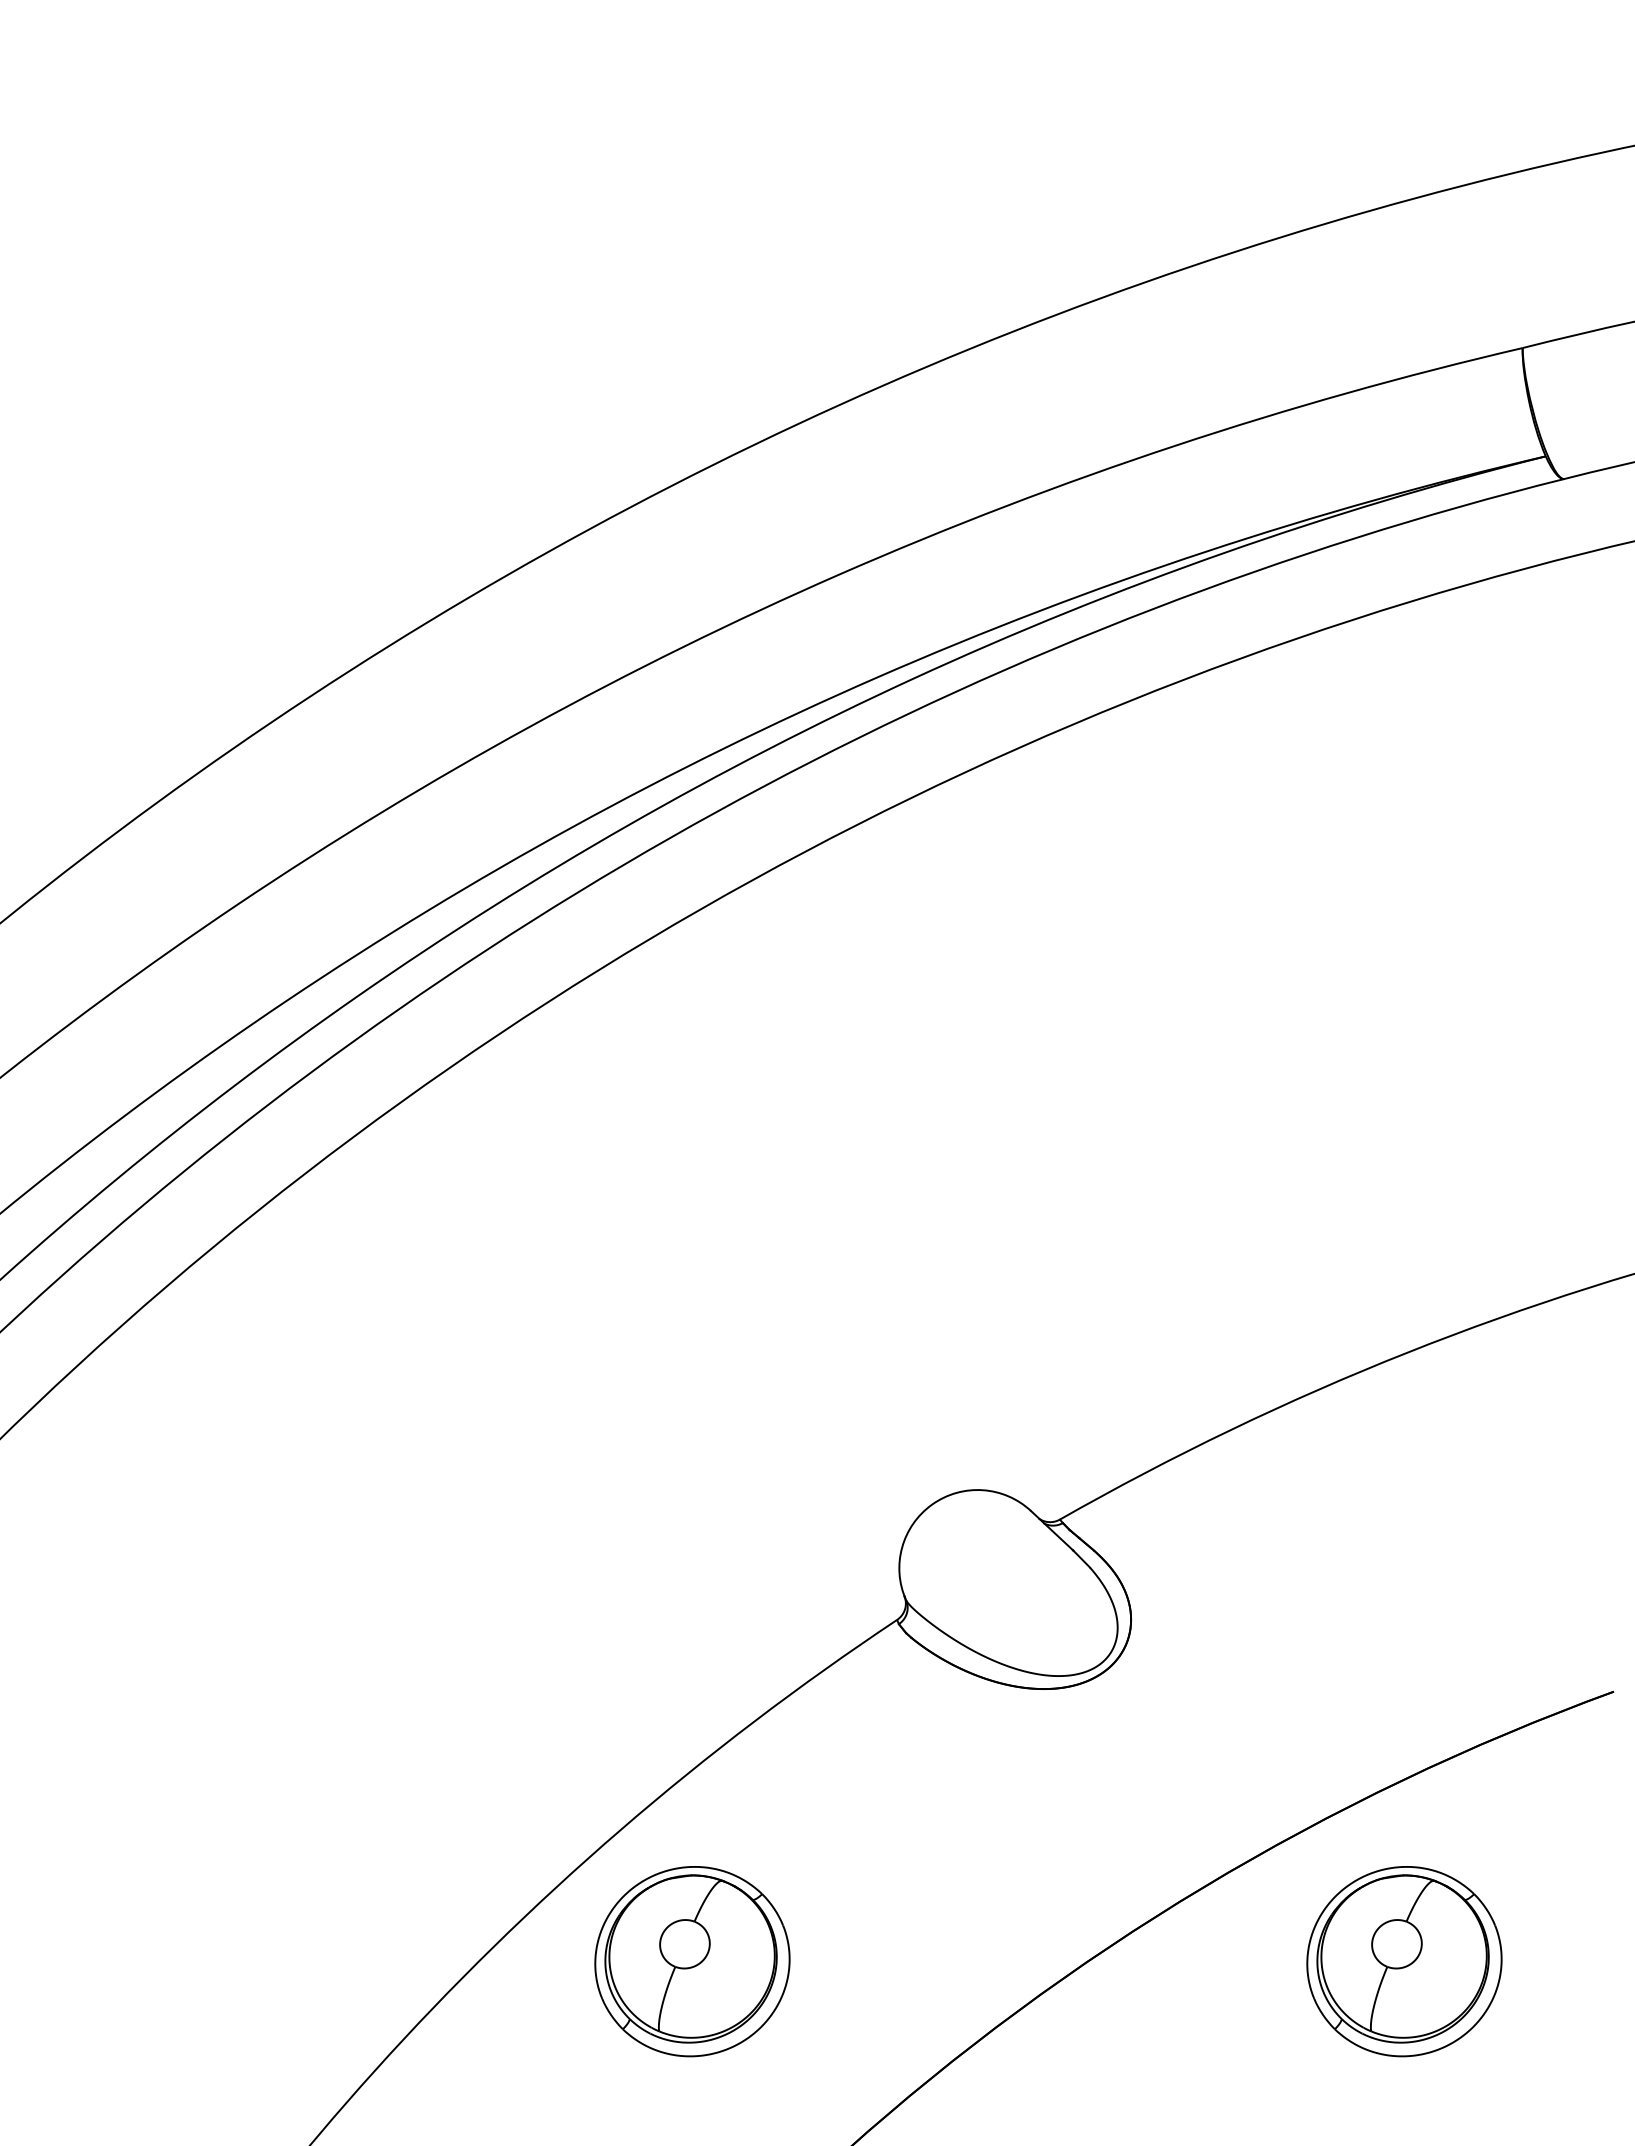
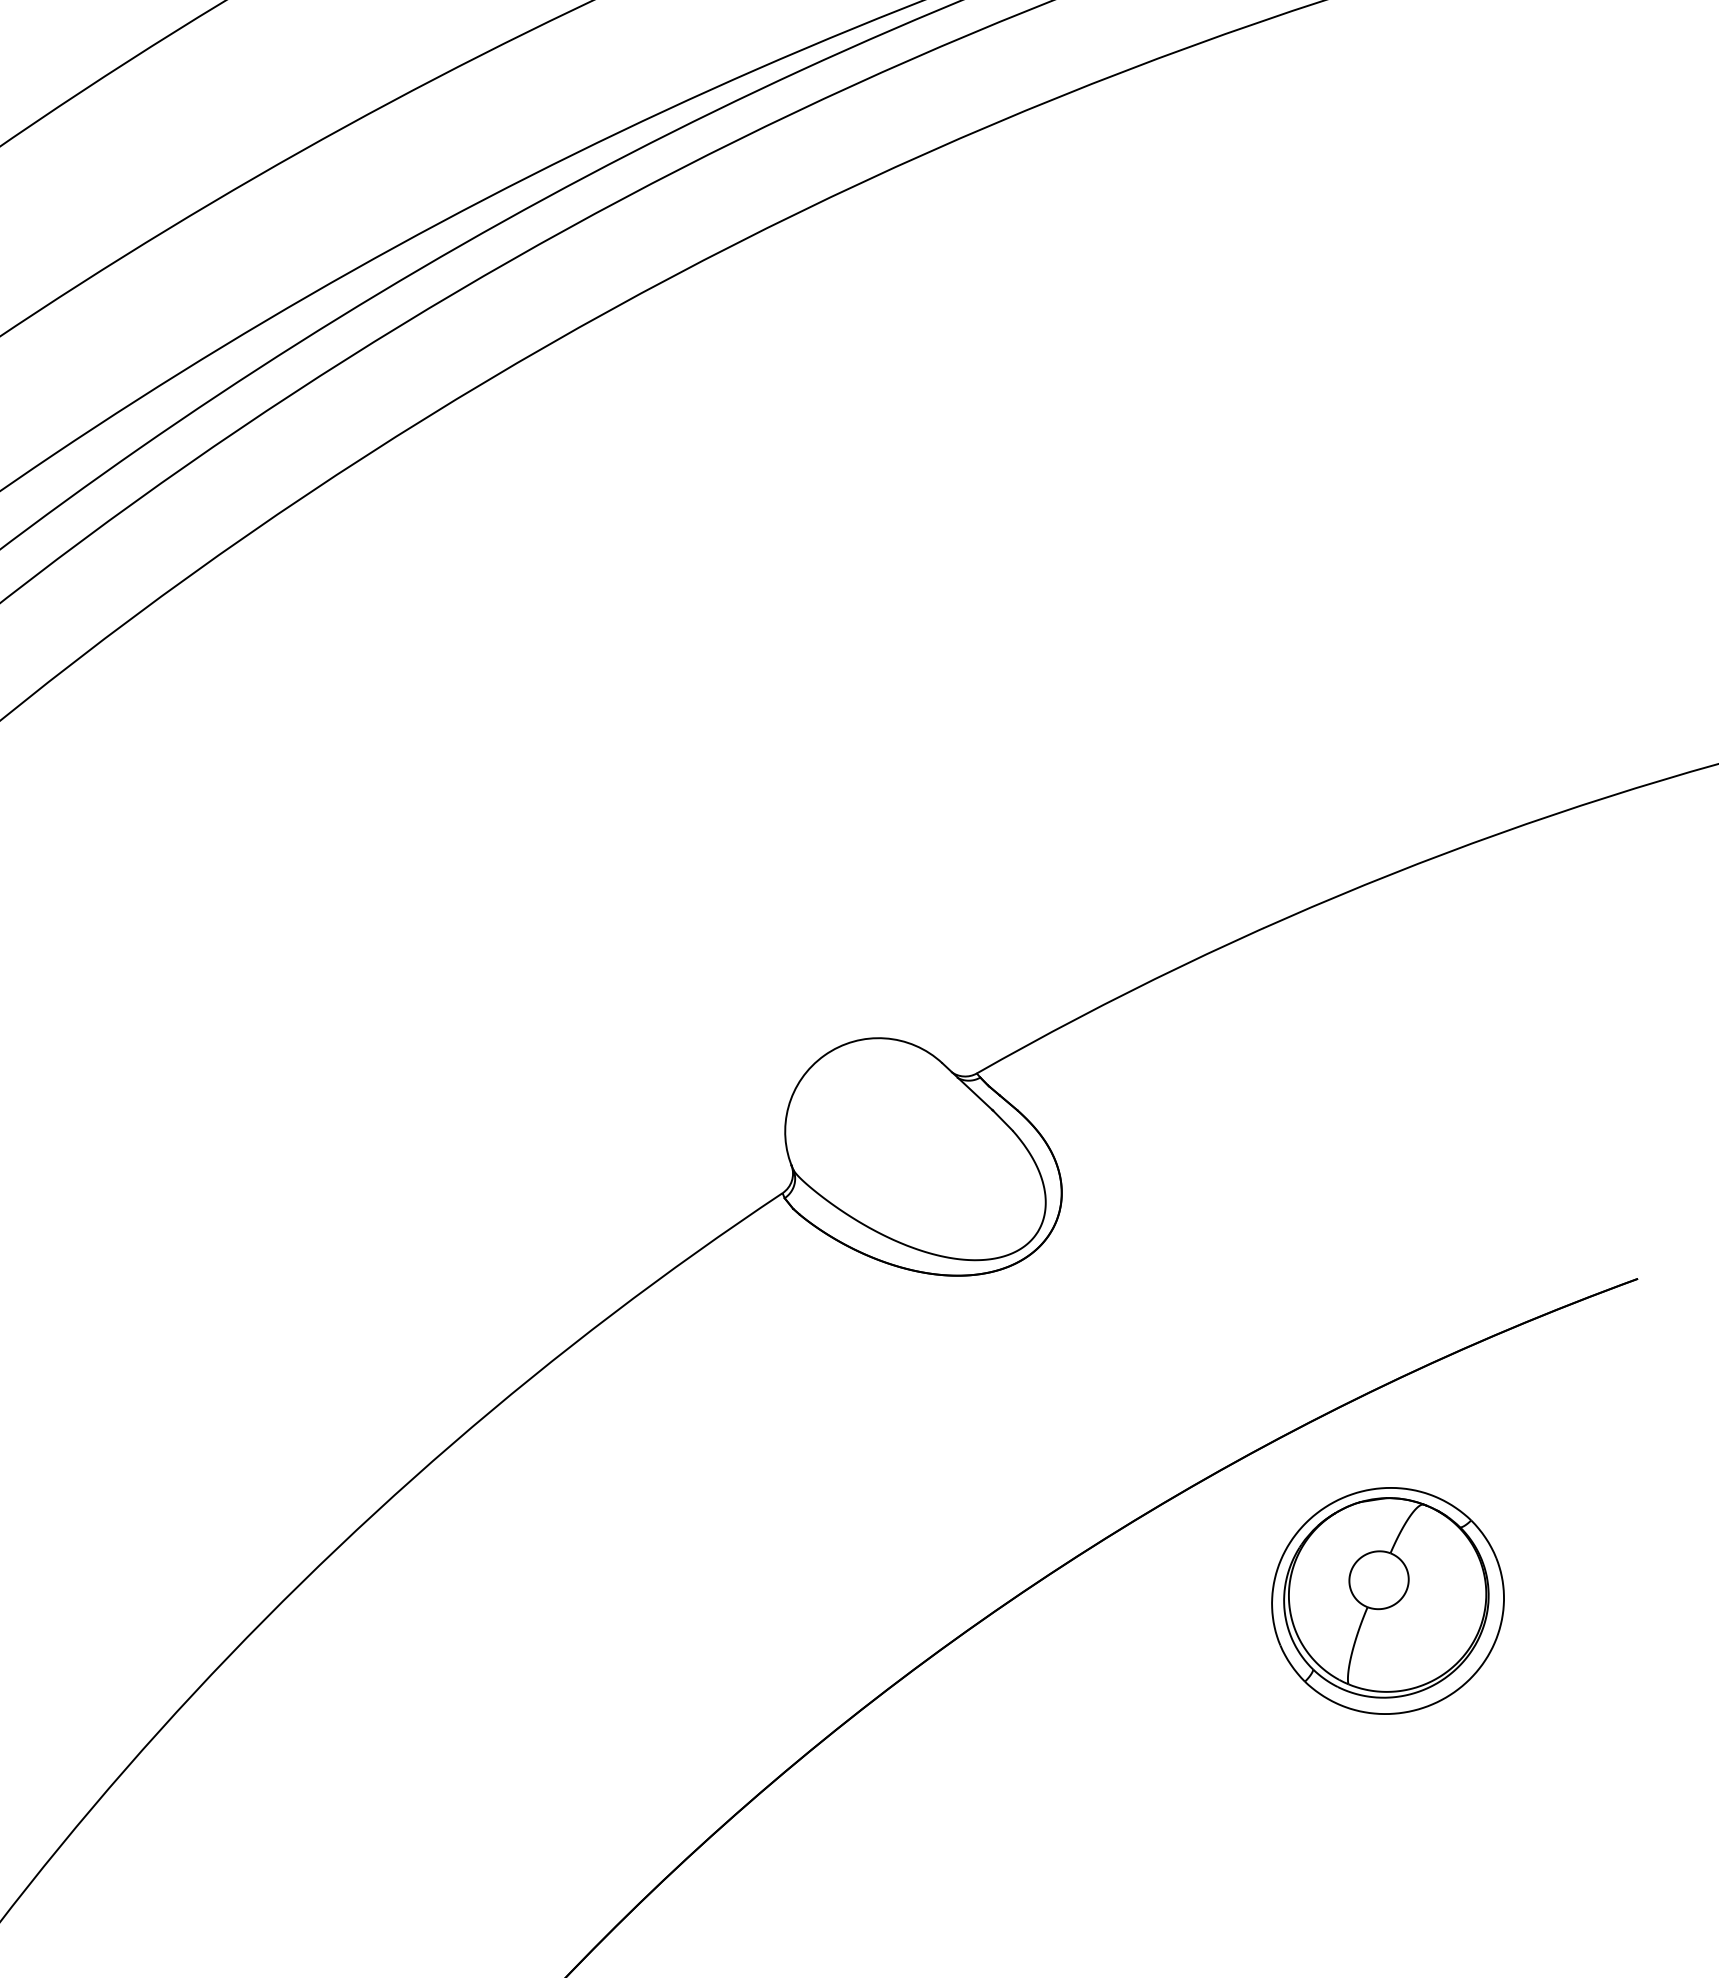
part: (692, 1961) -> (538, 1600), removed

